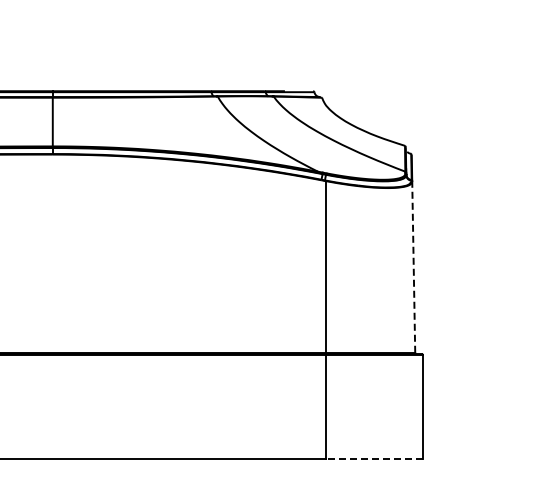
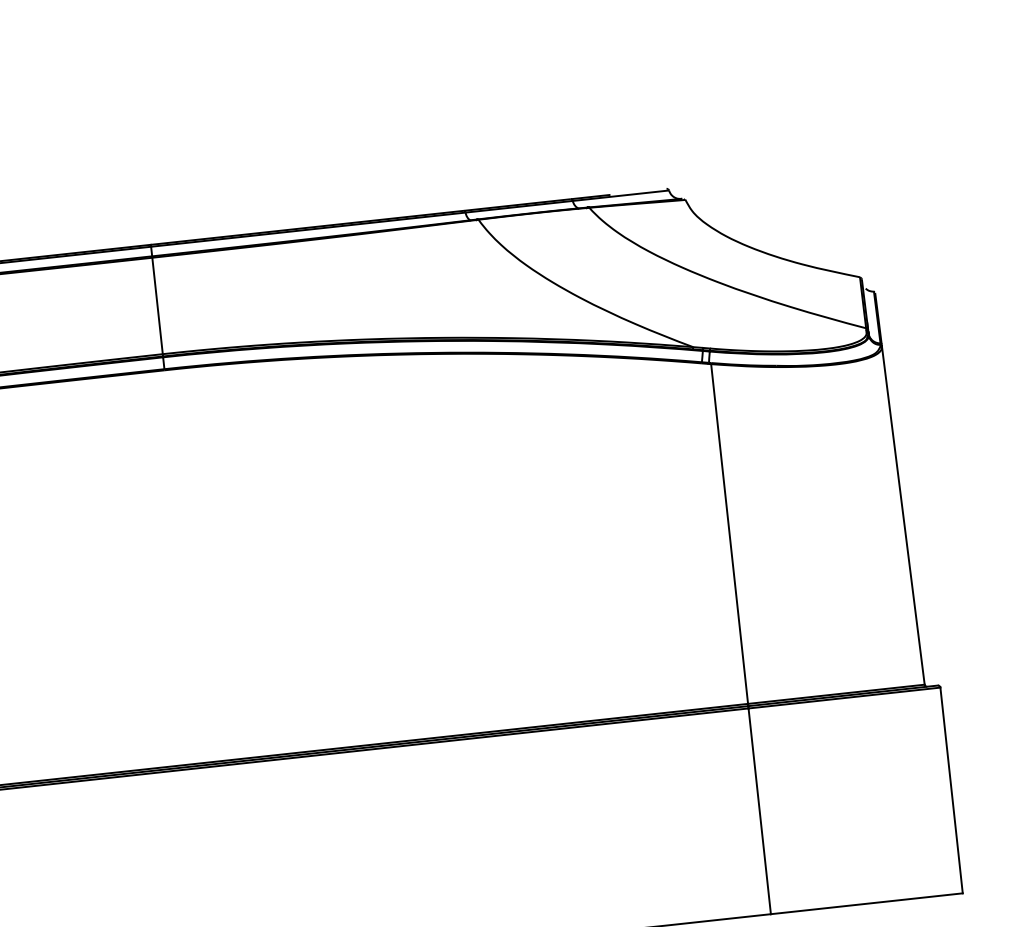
line: (413, 267) -> (902, 516), dashed -> solid
line: (373, 458) -> (864, 902), dashed -> solid

